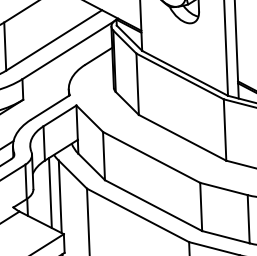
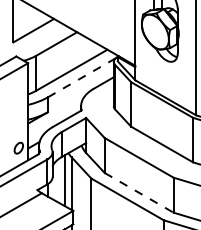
line: (67, 51) -> (81, 78), solid -> dashed
line: (154, 205) -> (139, 192), solid -> dashed

